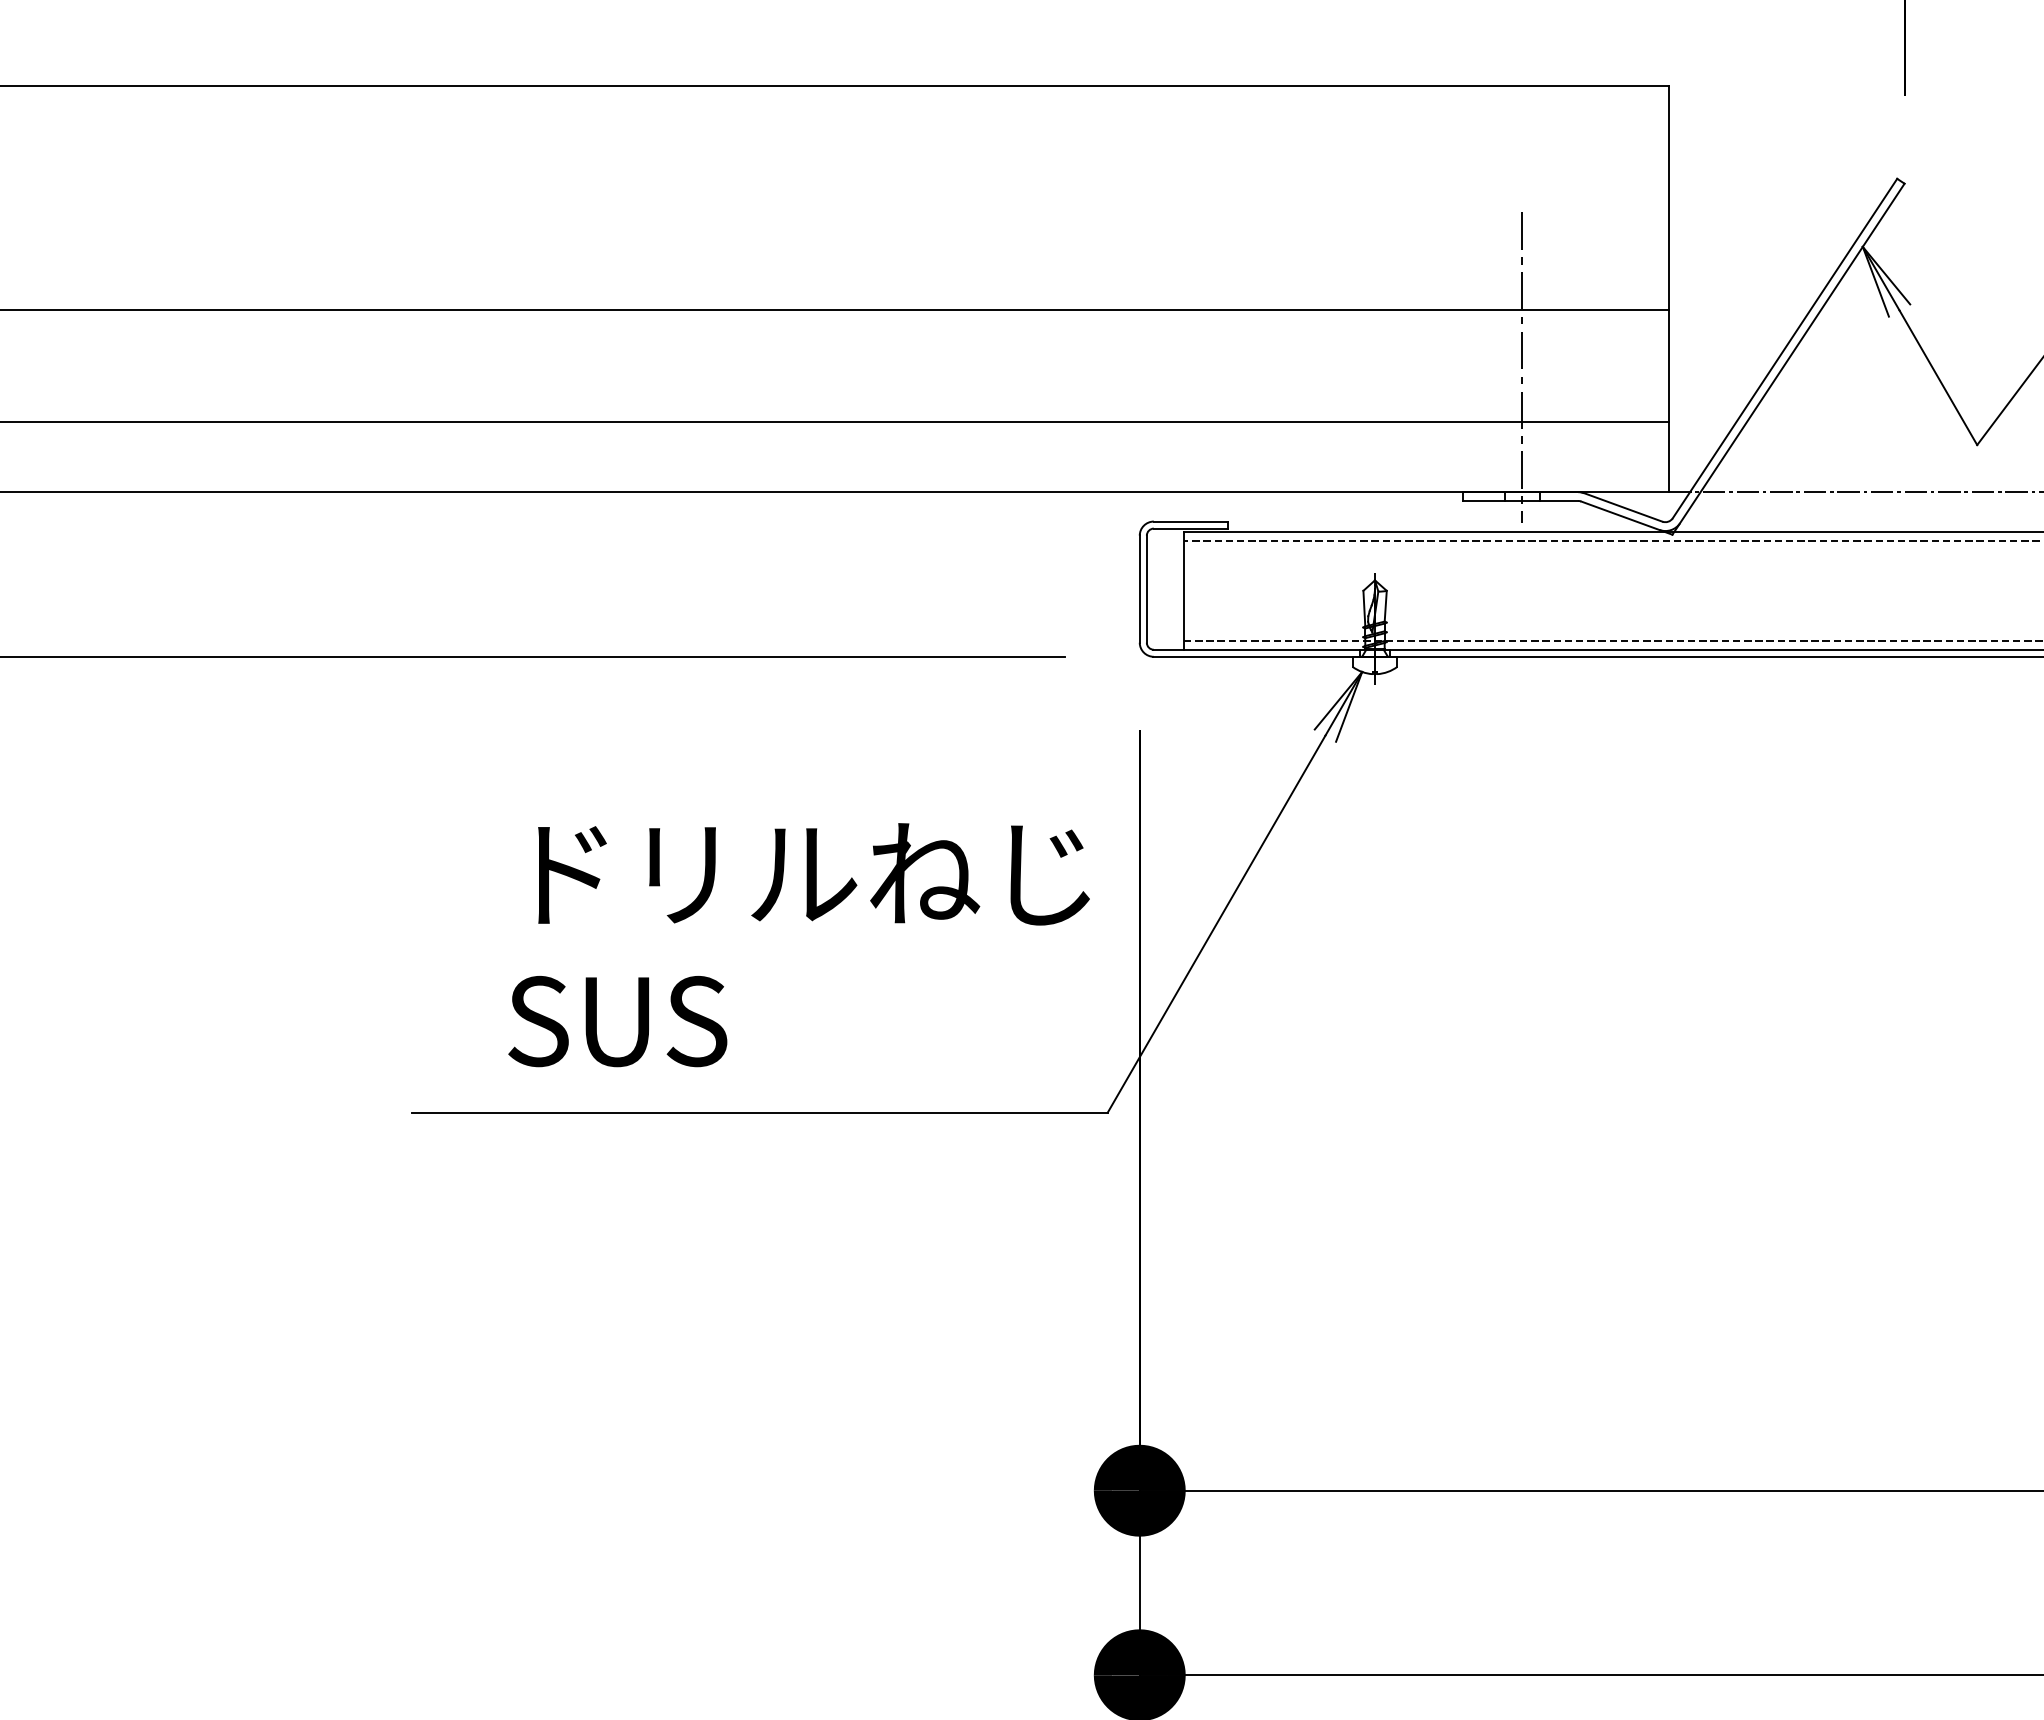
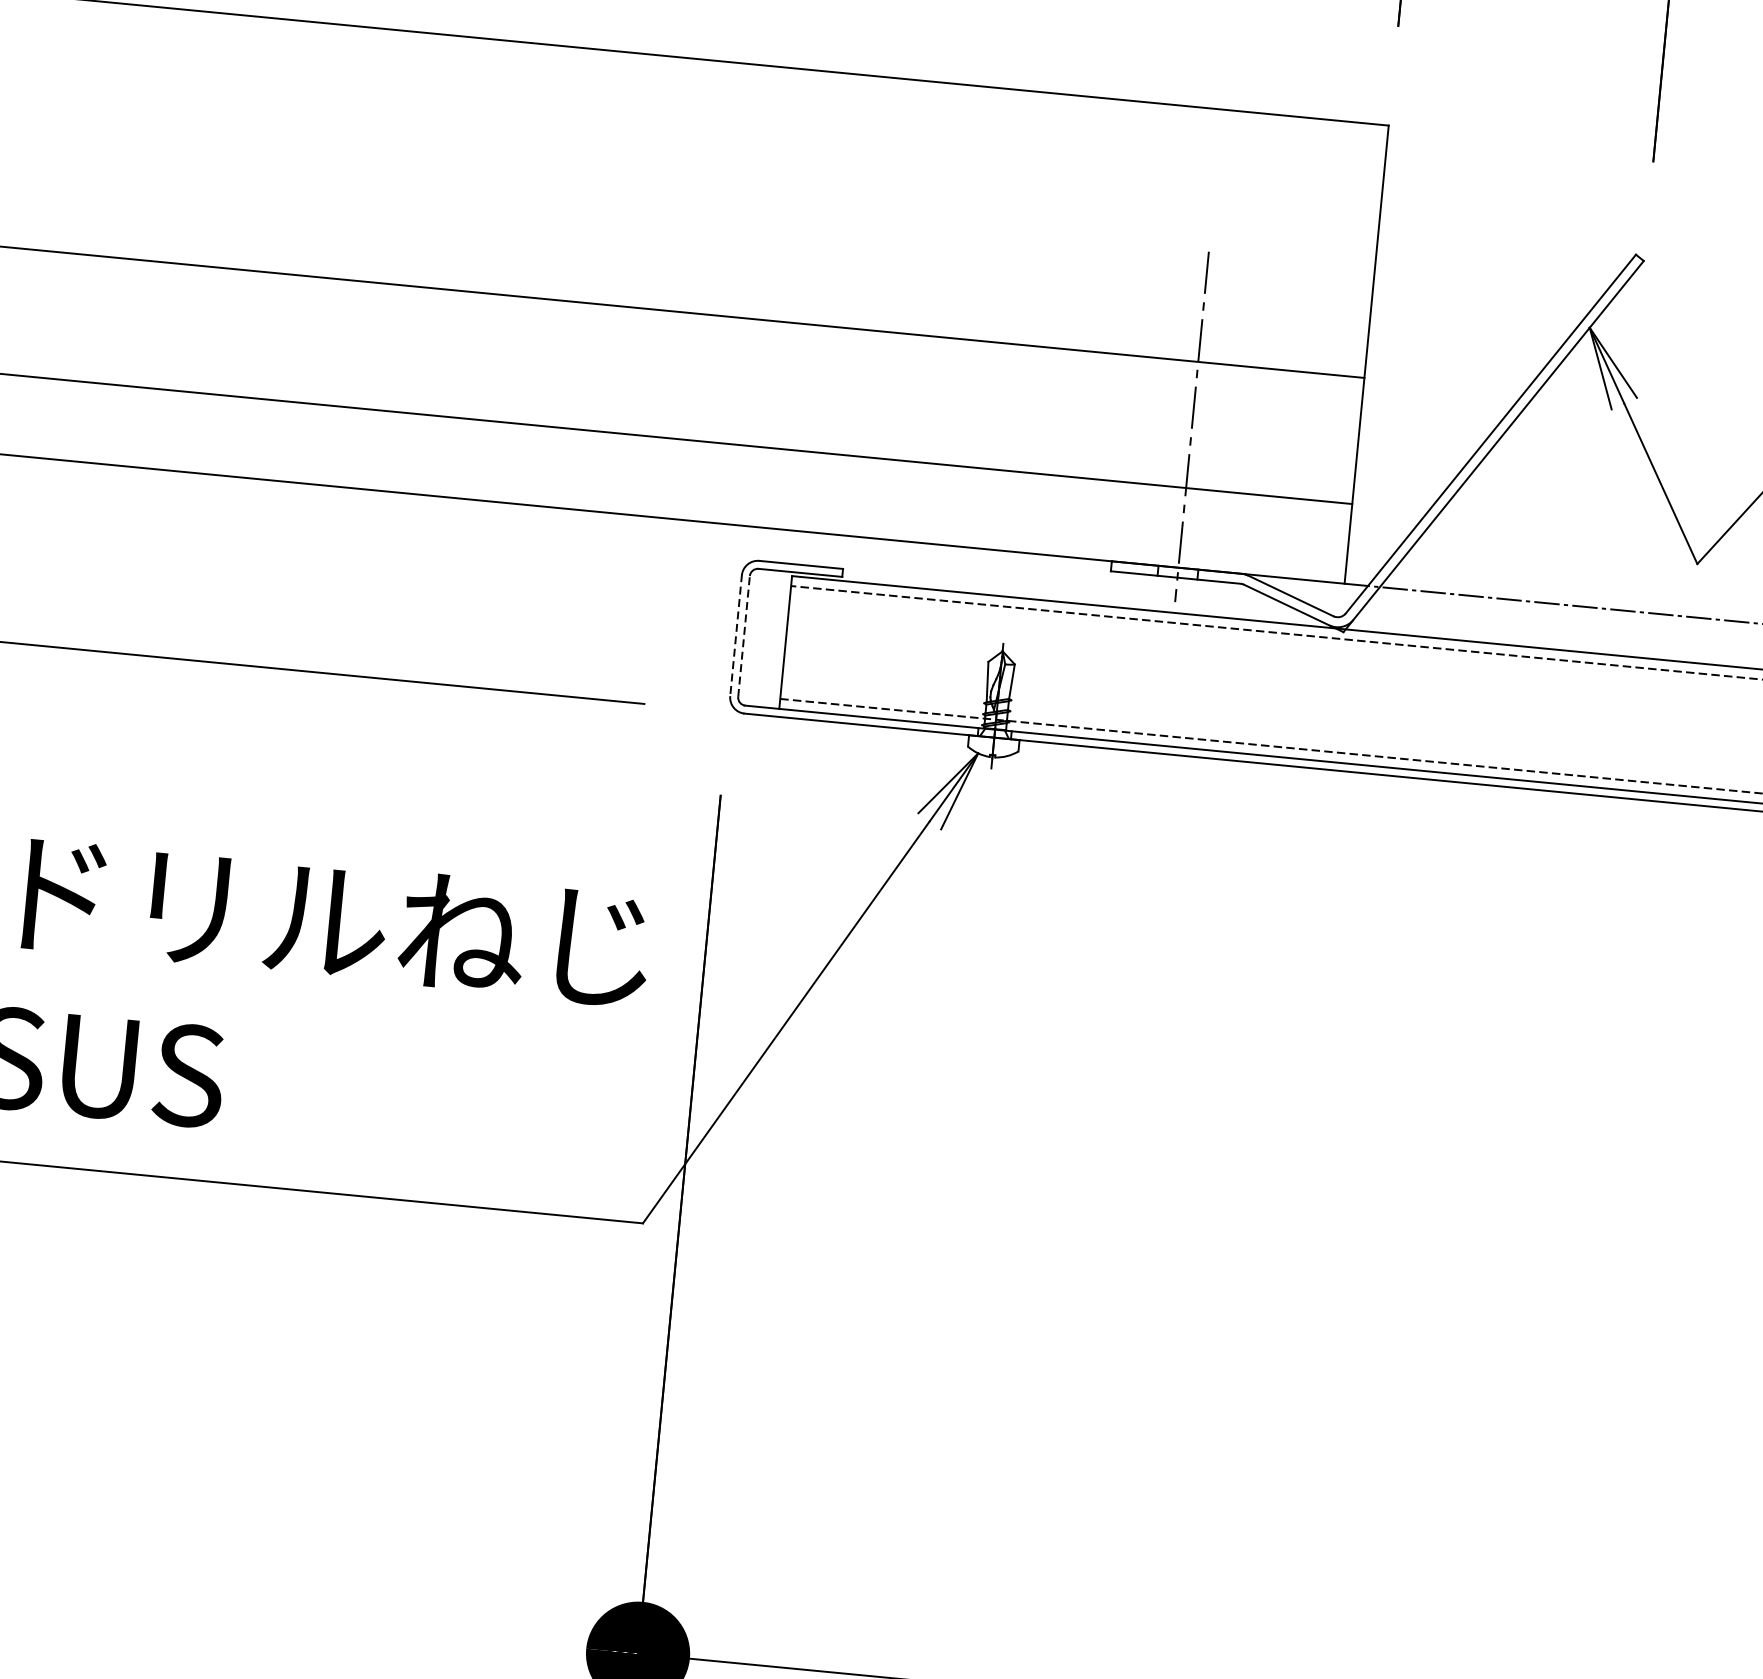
line: (1139, 588) -> (735, 634), solid -> dashed
line: (1146, 588) -> (743, 635), solid -> dashed

